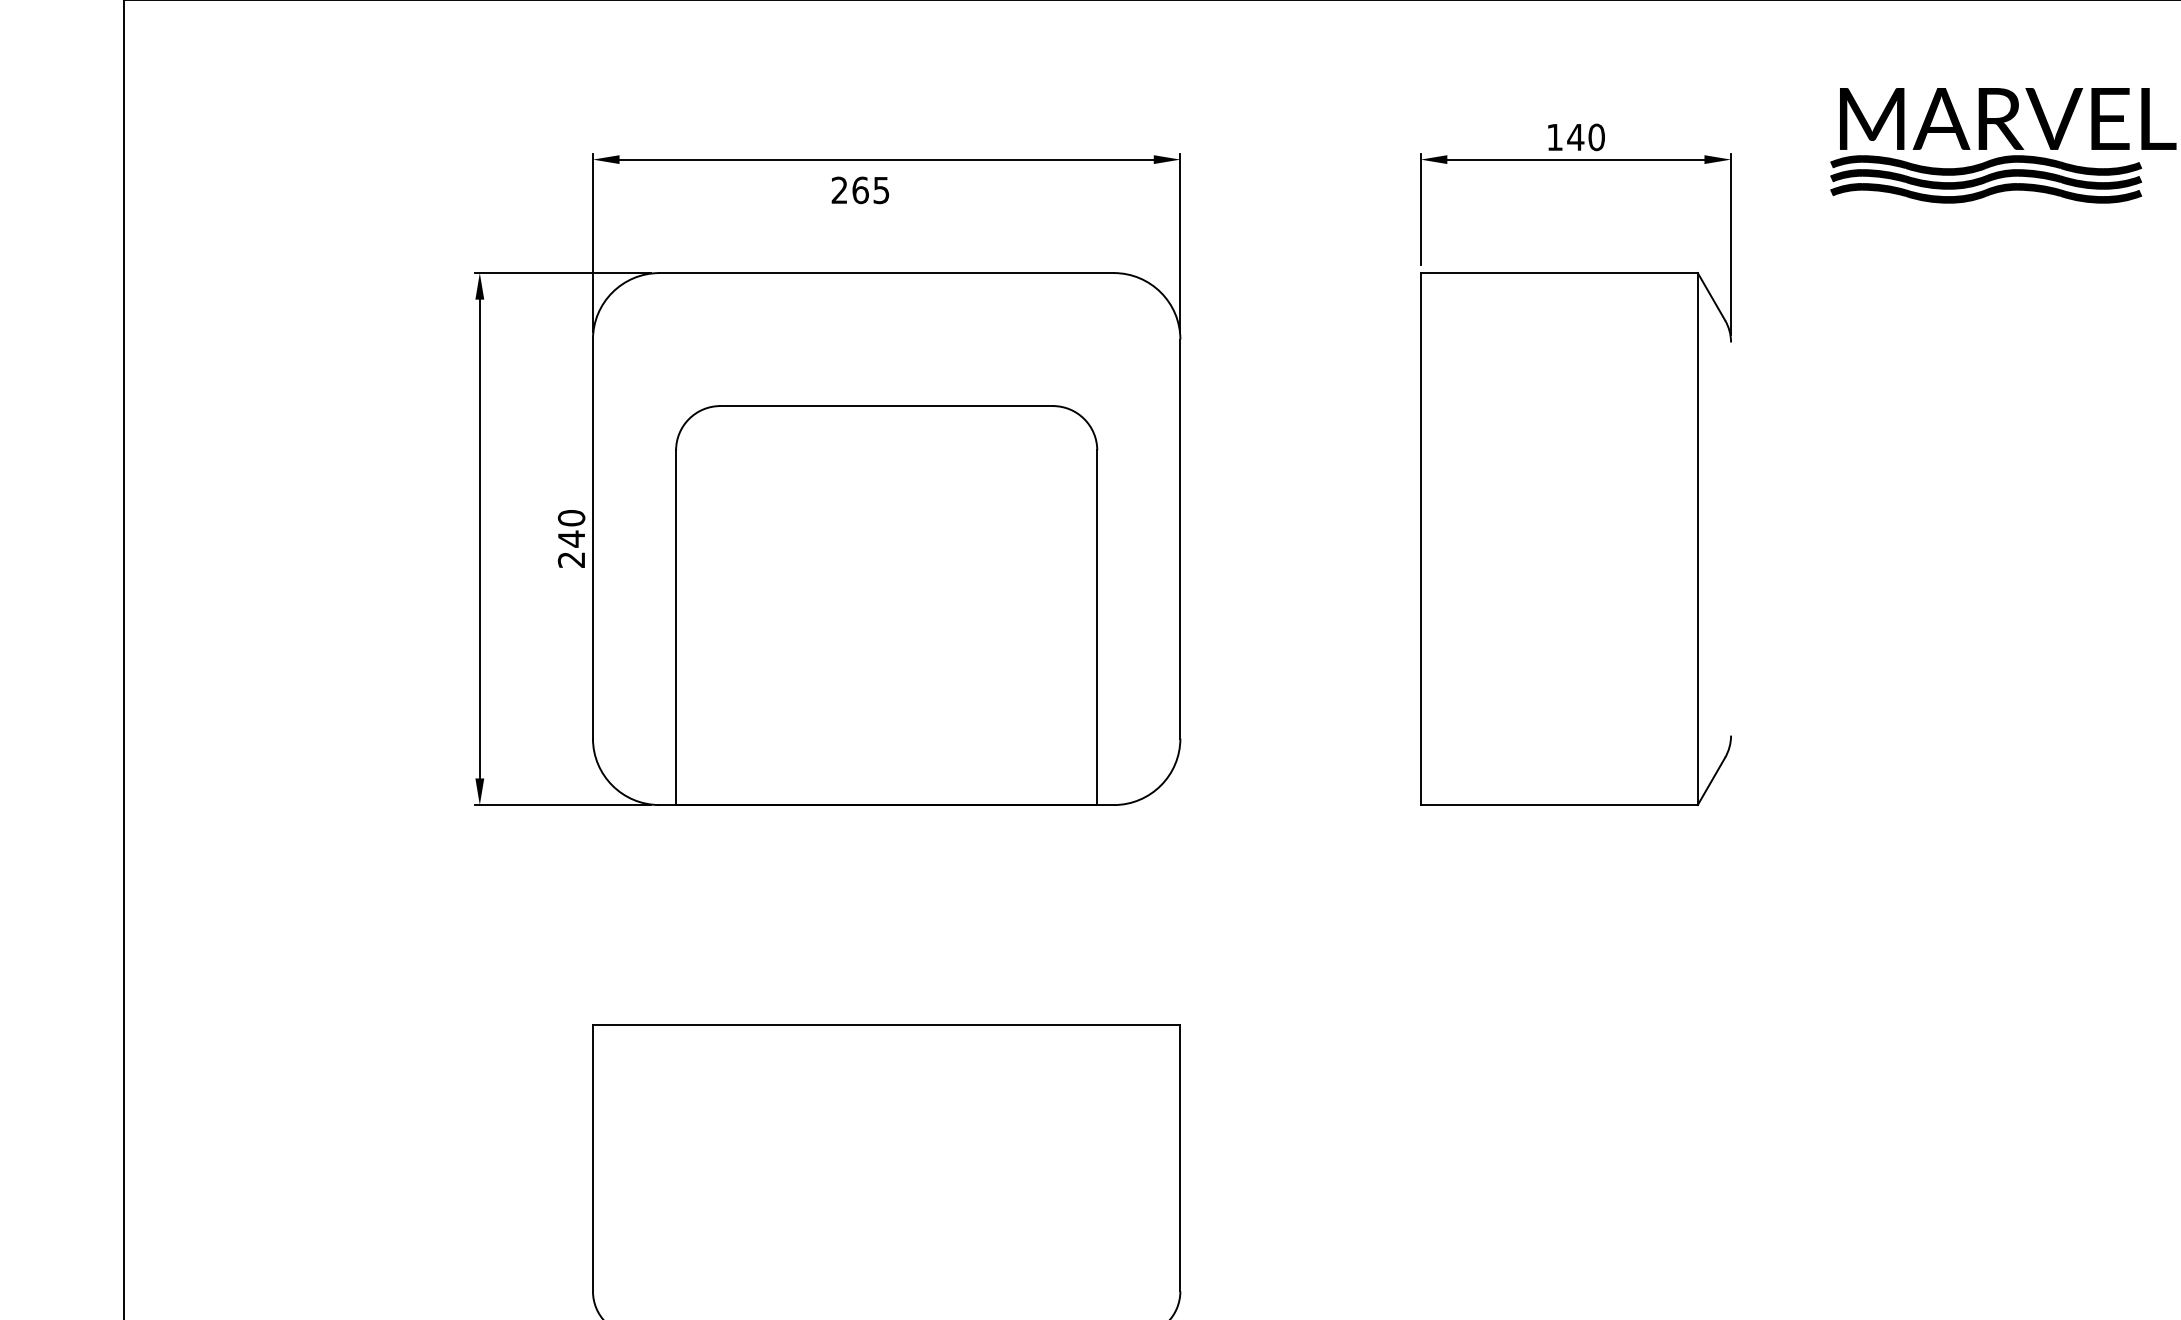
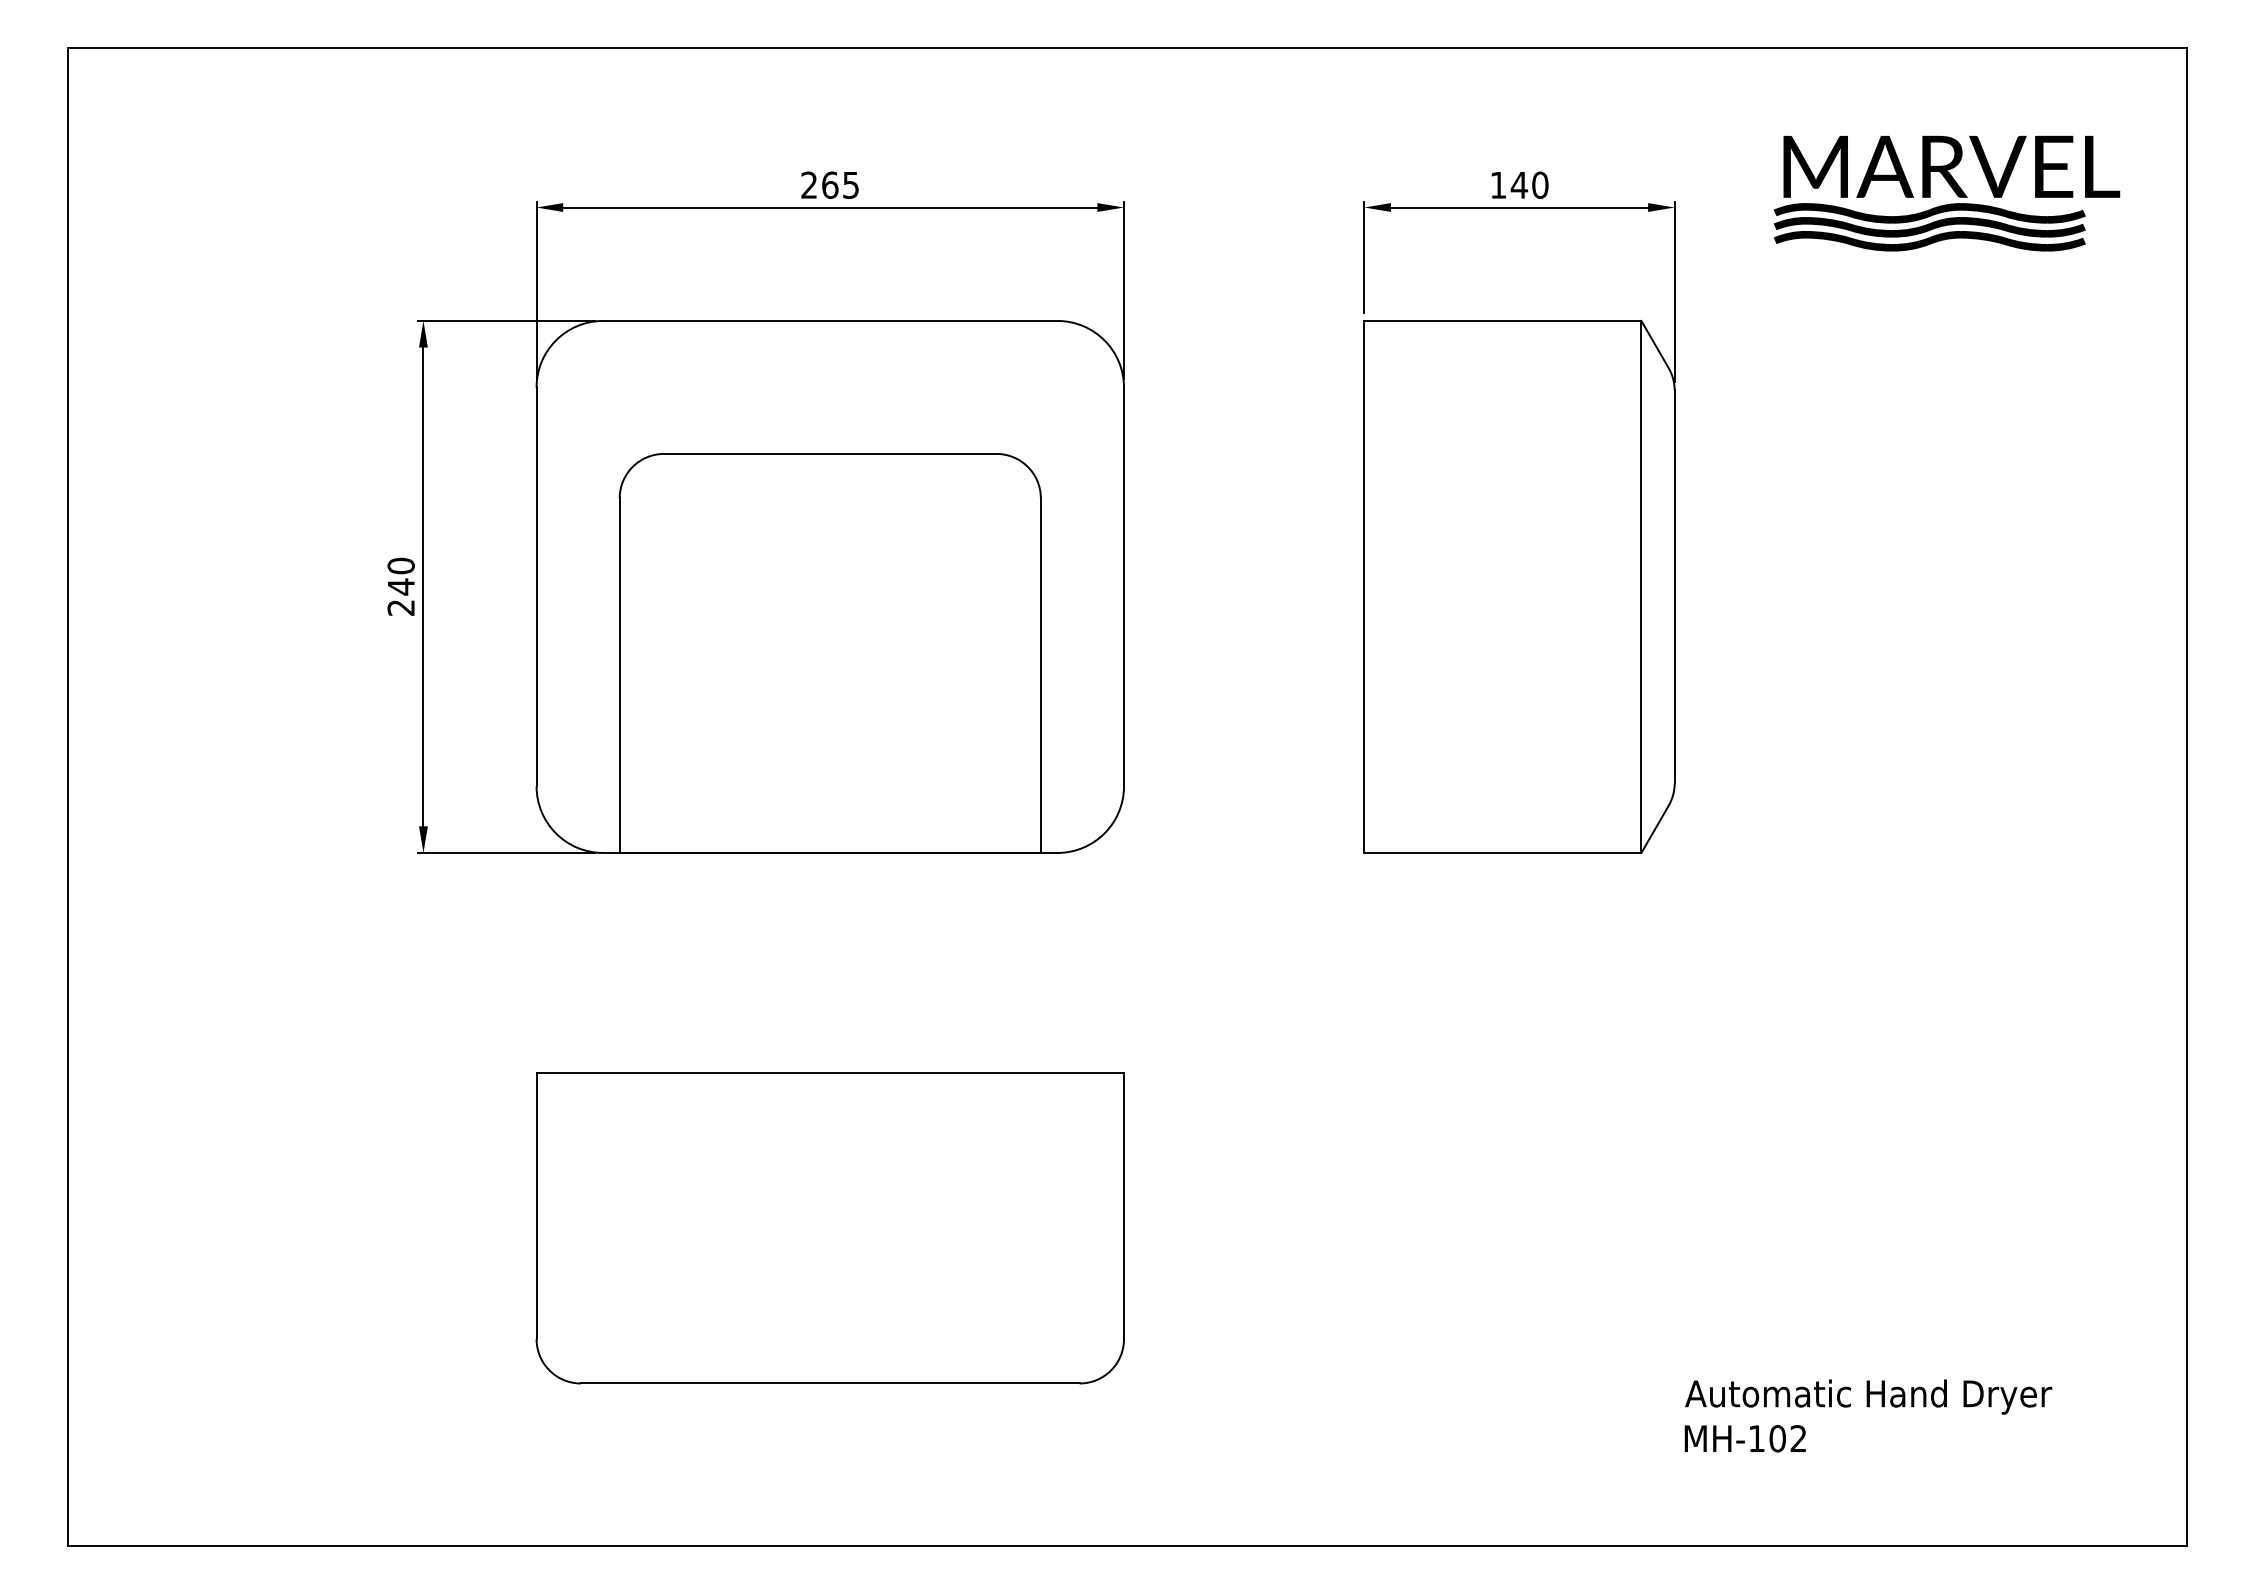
text: (859, 189) -> (829, 184), moved
text: (570, 538) -> (400, 586), moved
line: (1730, 538) -> (1674, 586), added

